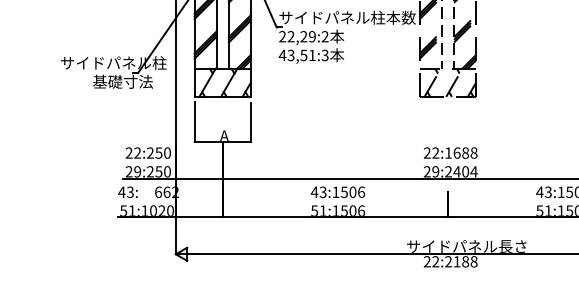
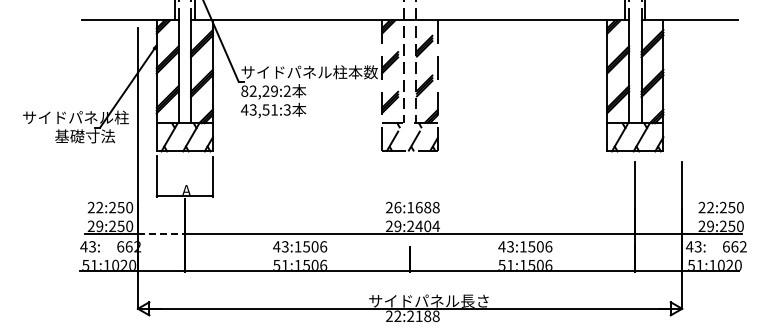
text: (282, 35) -> (244, 90), 22,29:2 -> 82,29:2
text: (435, 152) -> (397, 207), 22:1688 -> 26:1688
line: (199, 178) -> (161, 233), solid -> dashed

